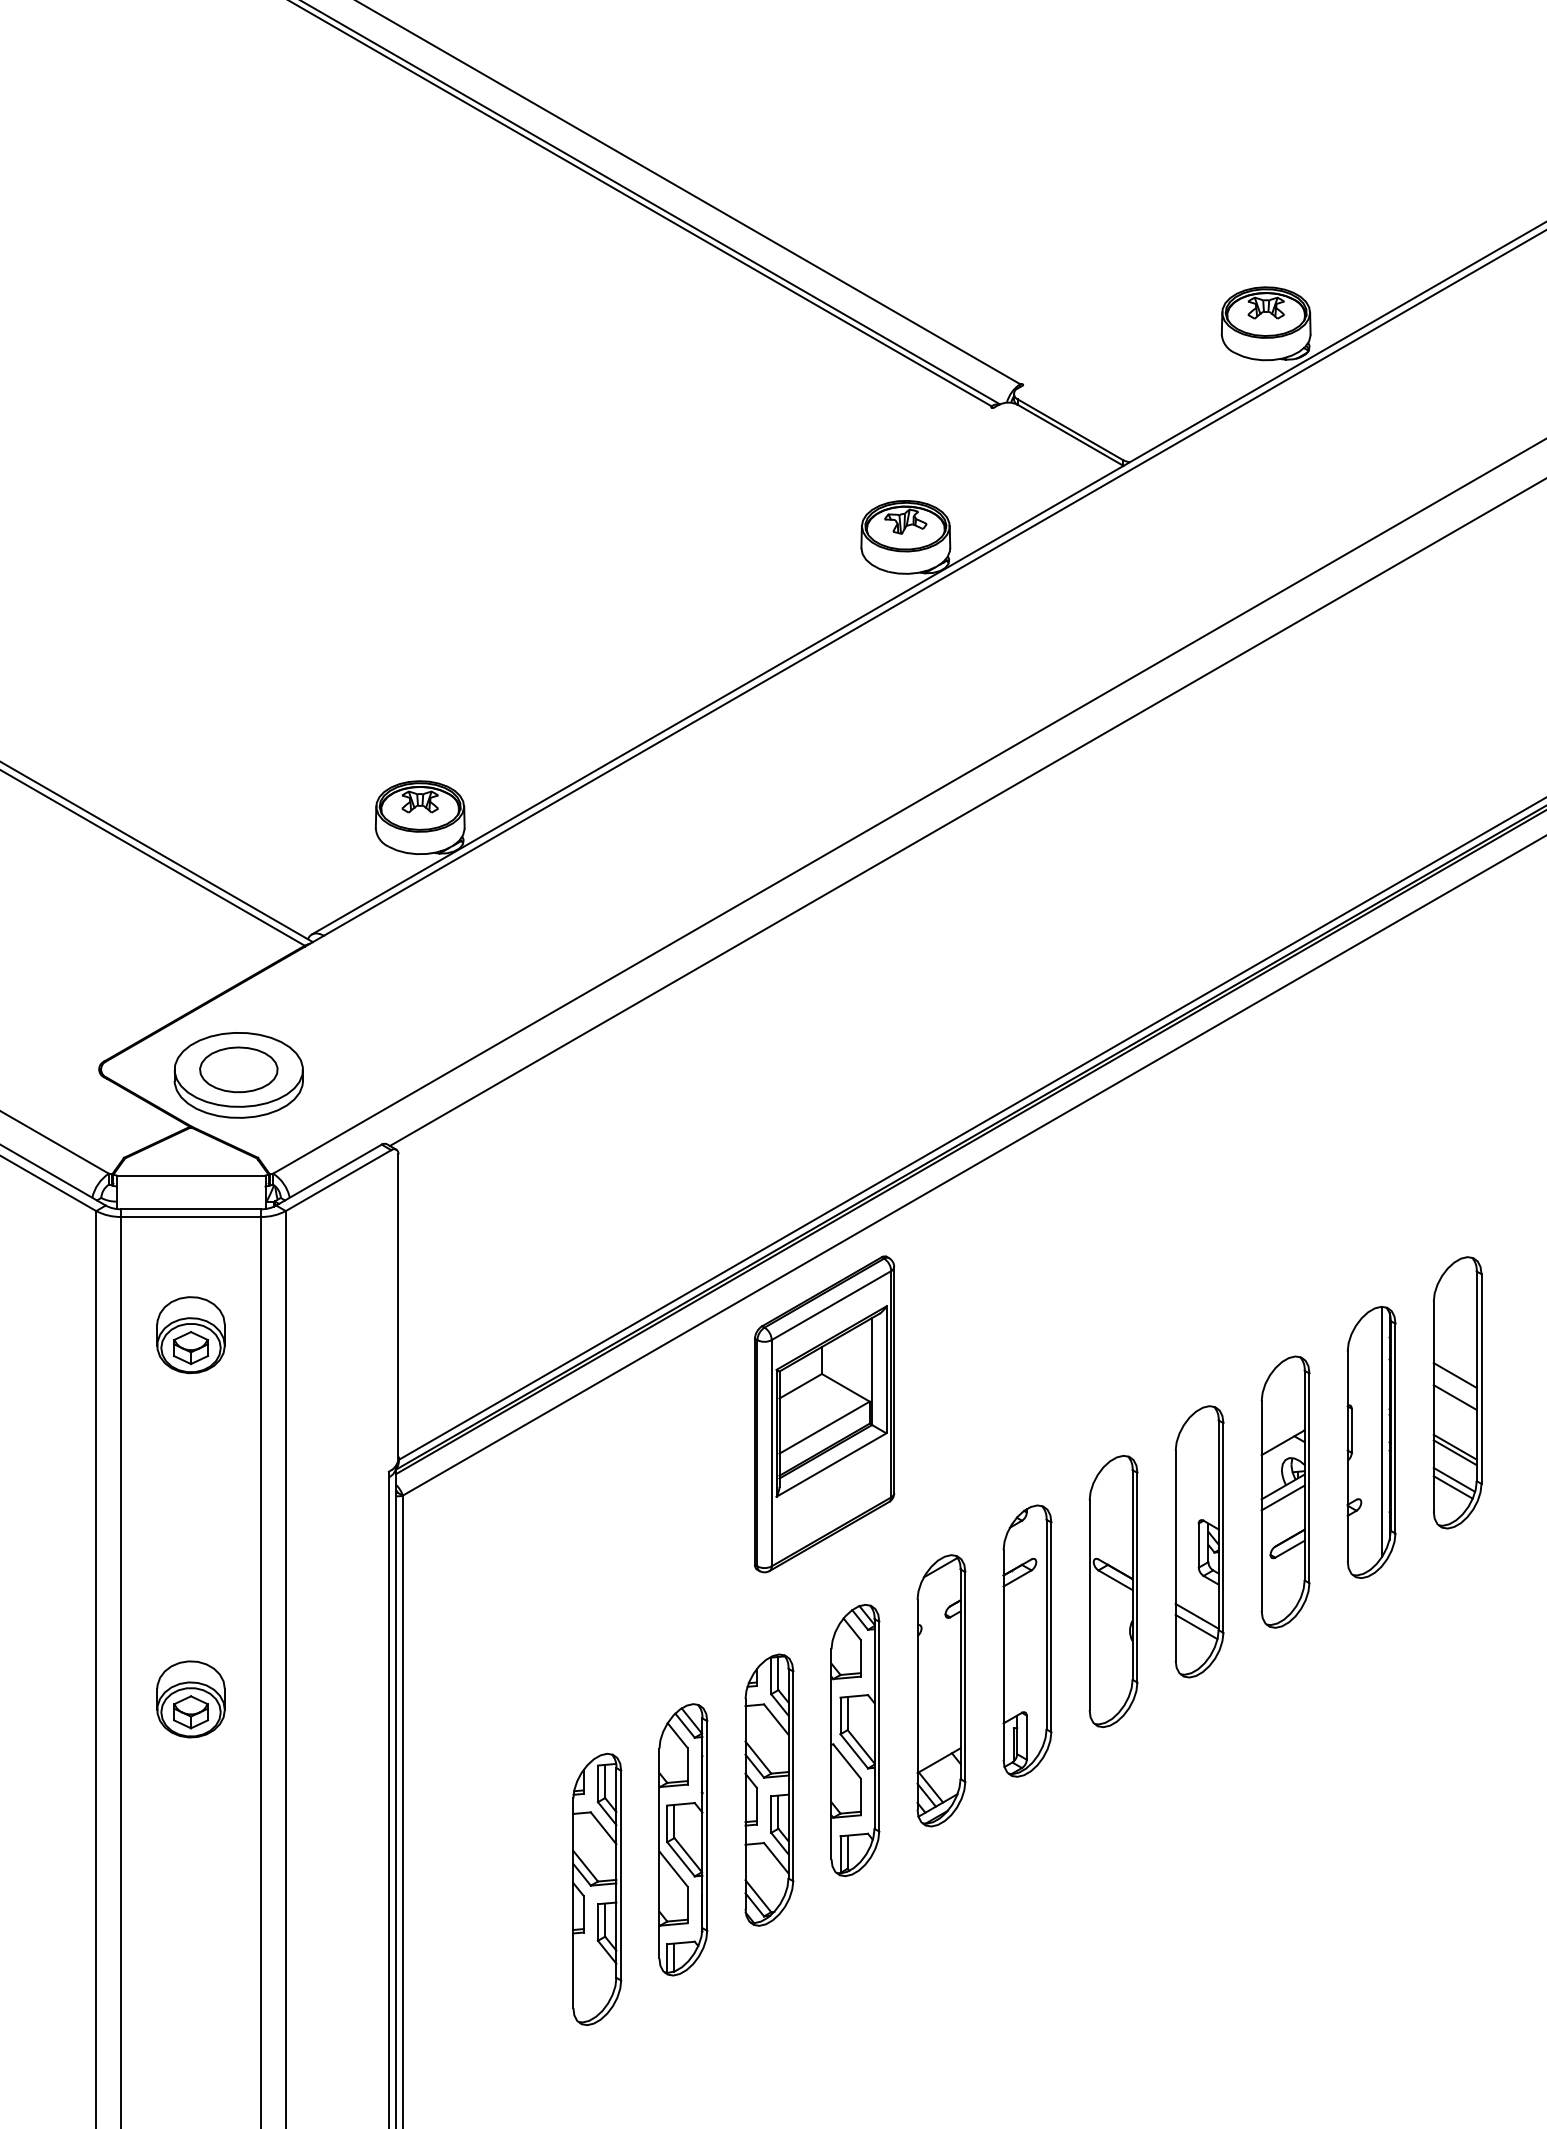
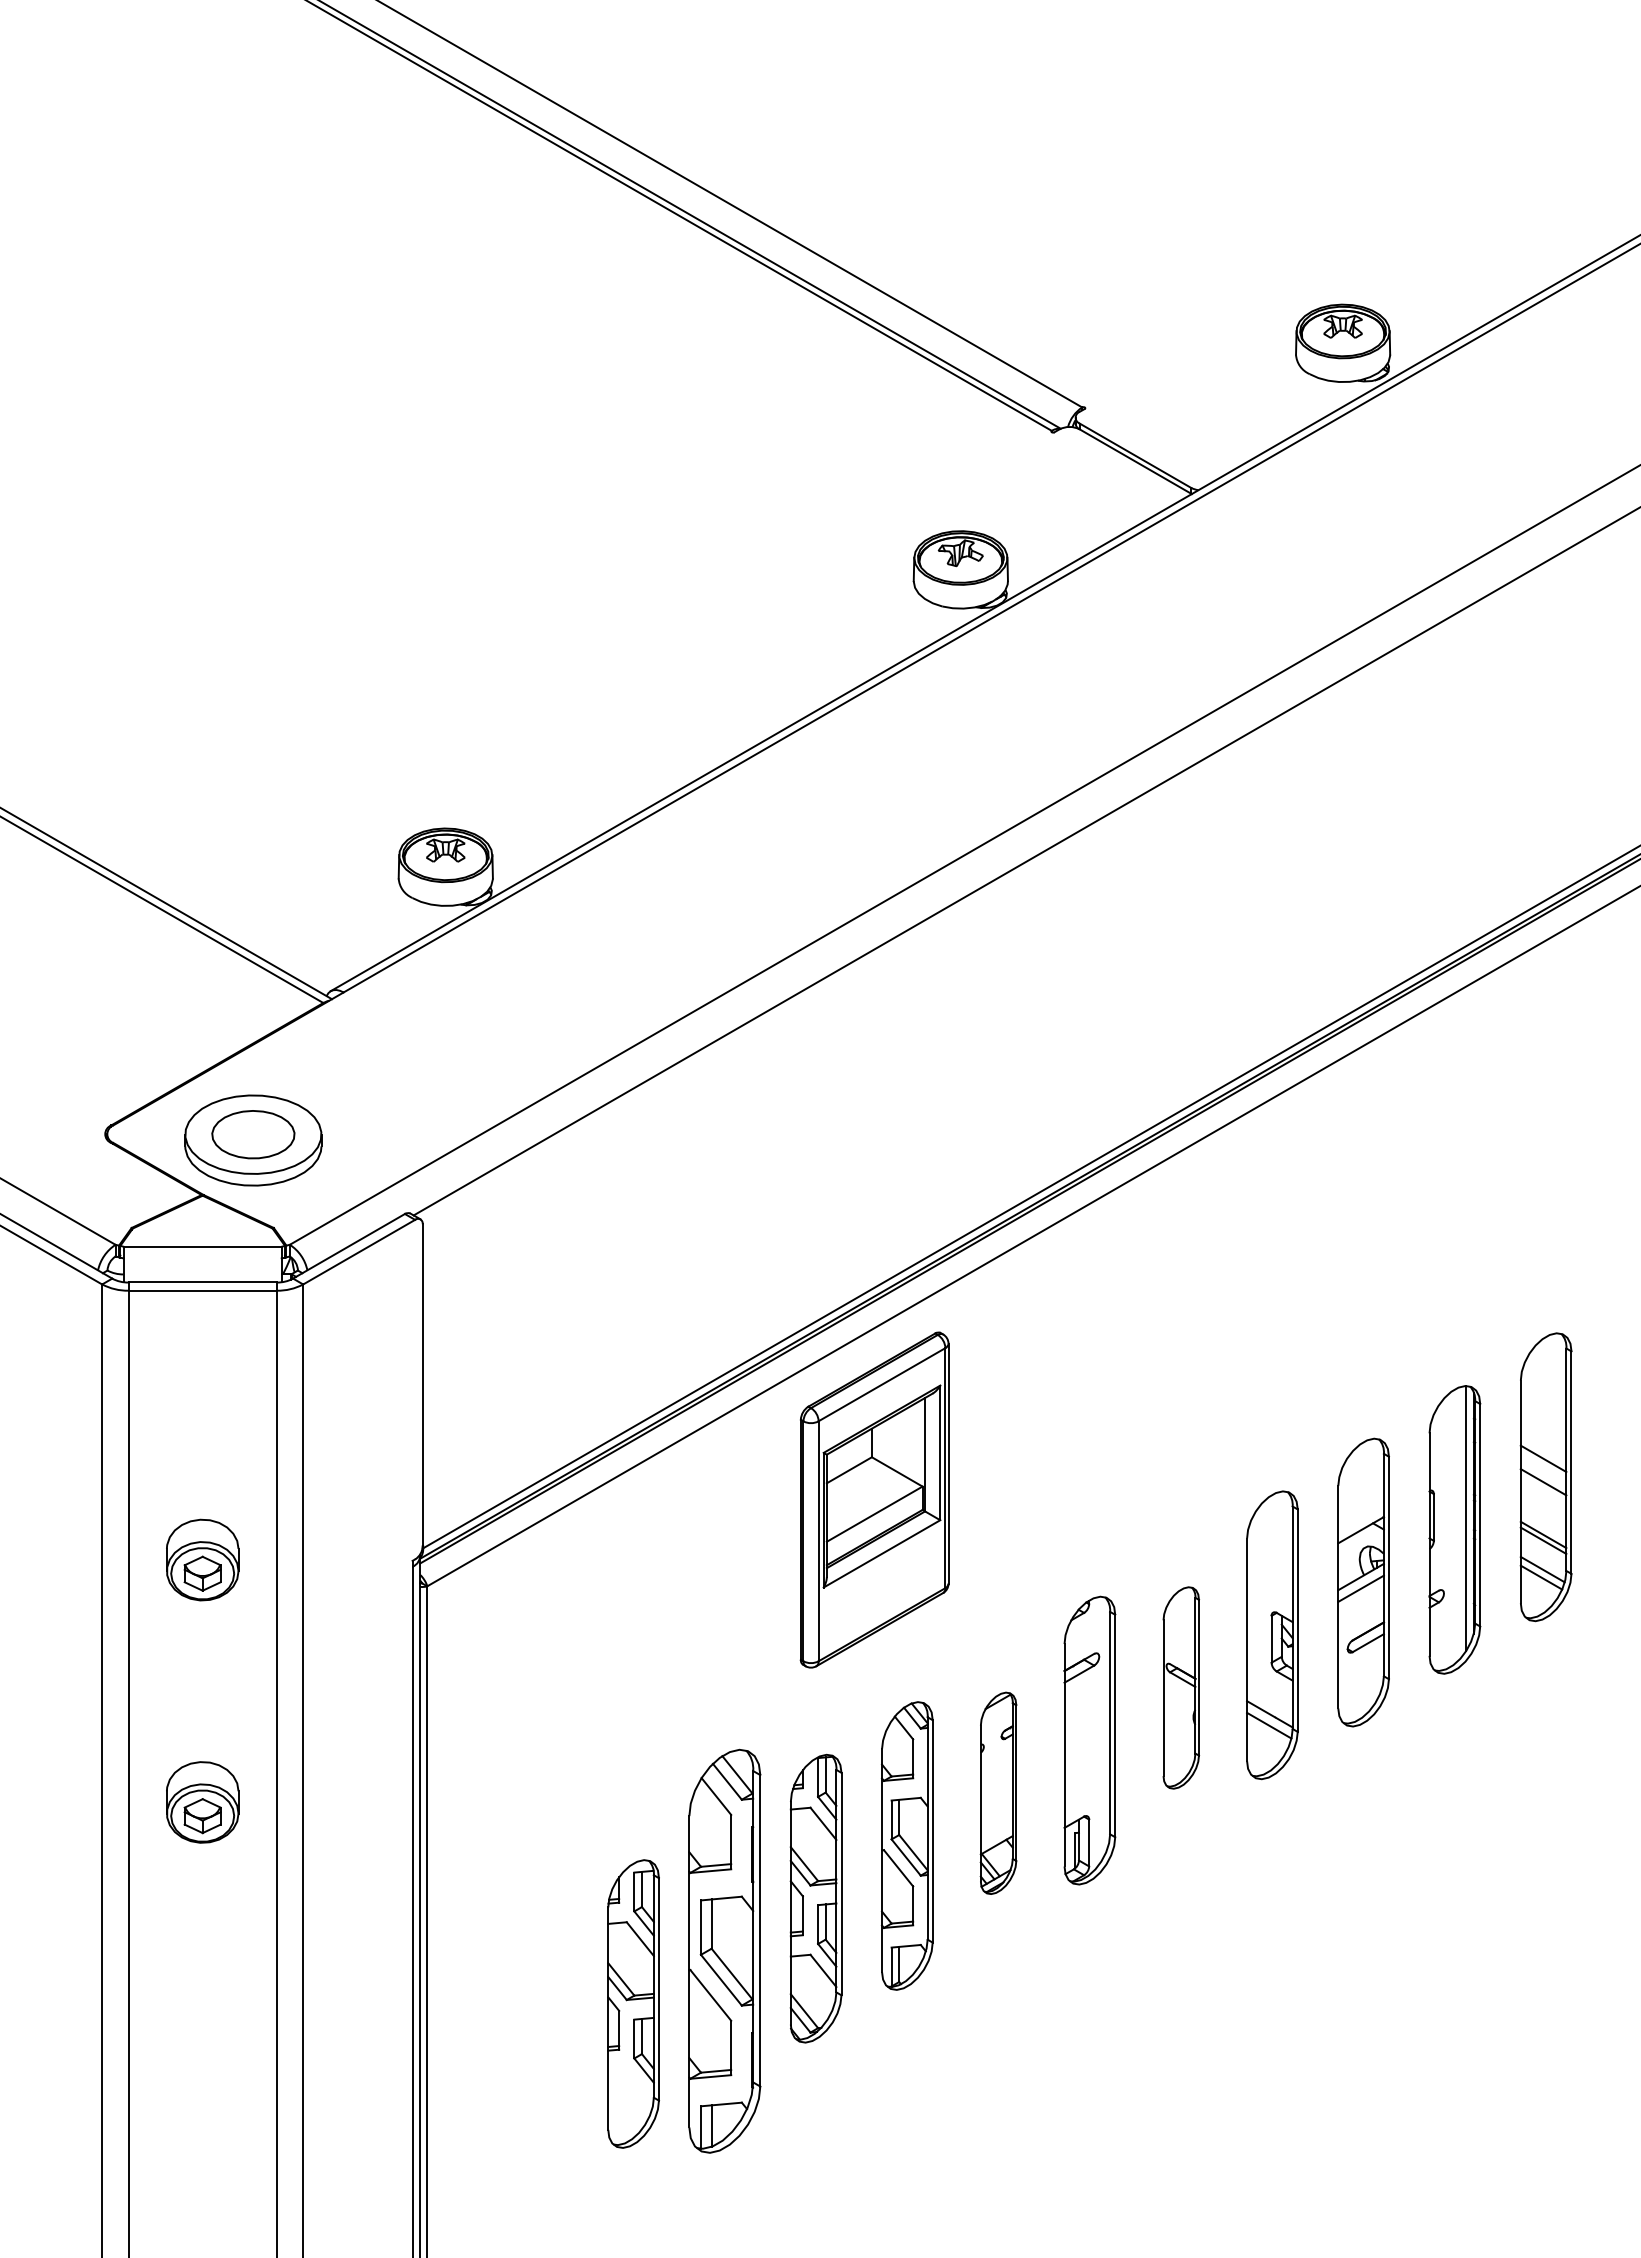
part: (190, 1334) -> (202, 1559), moved
part: (1113, 1591) -> (1181, 1687), size x0.7
part: (941, 1690) -> (998, 1793), size x0.7
part: (682, 1839) -> (724, 1951), size x1.4

